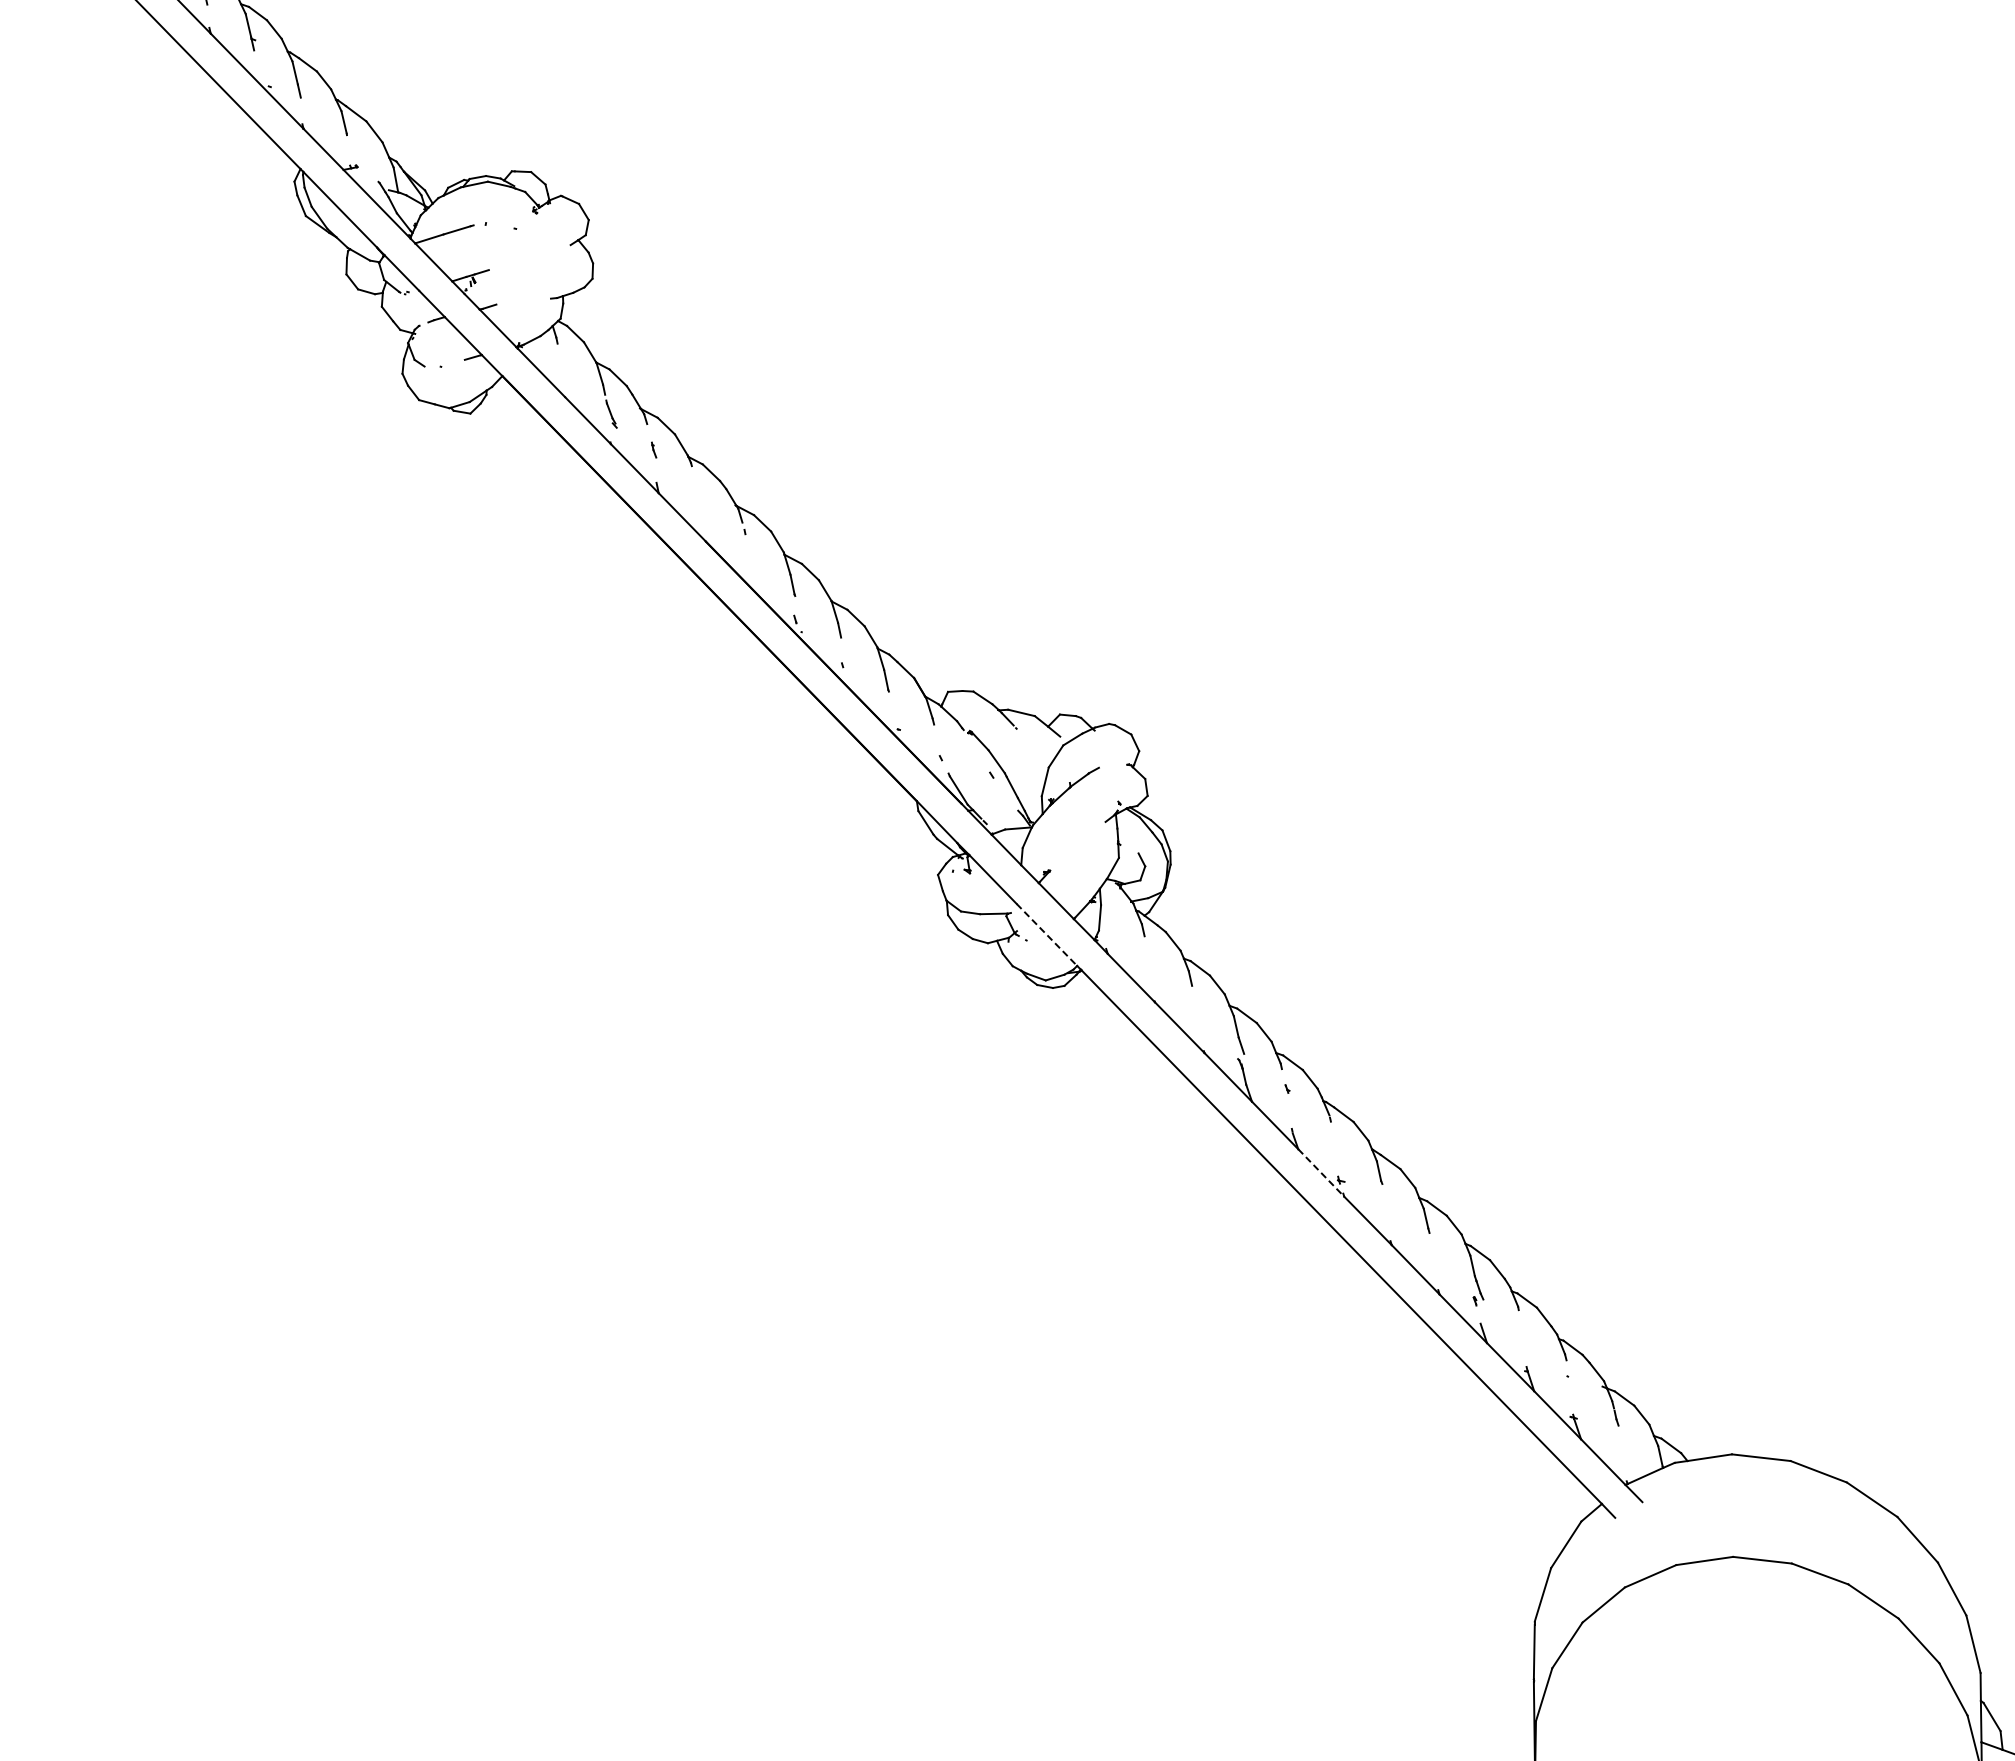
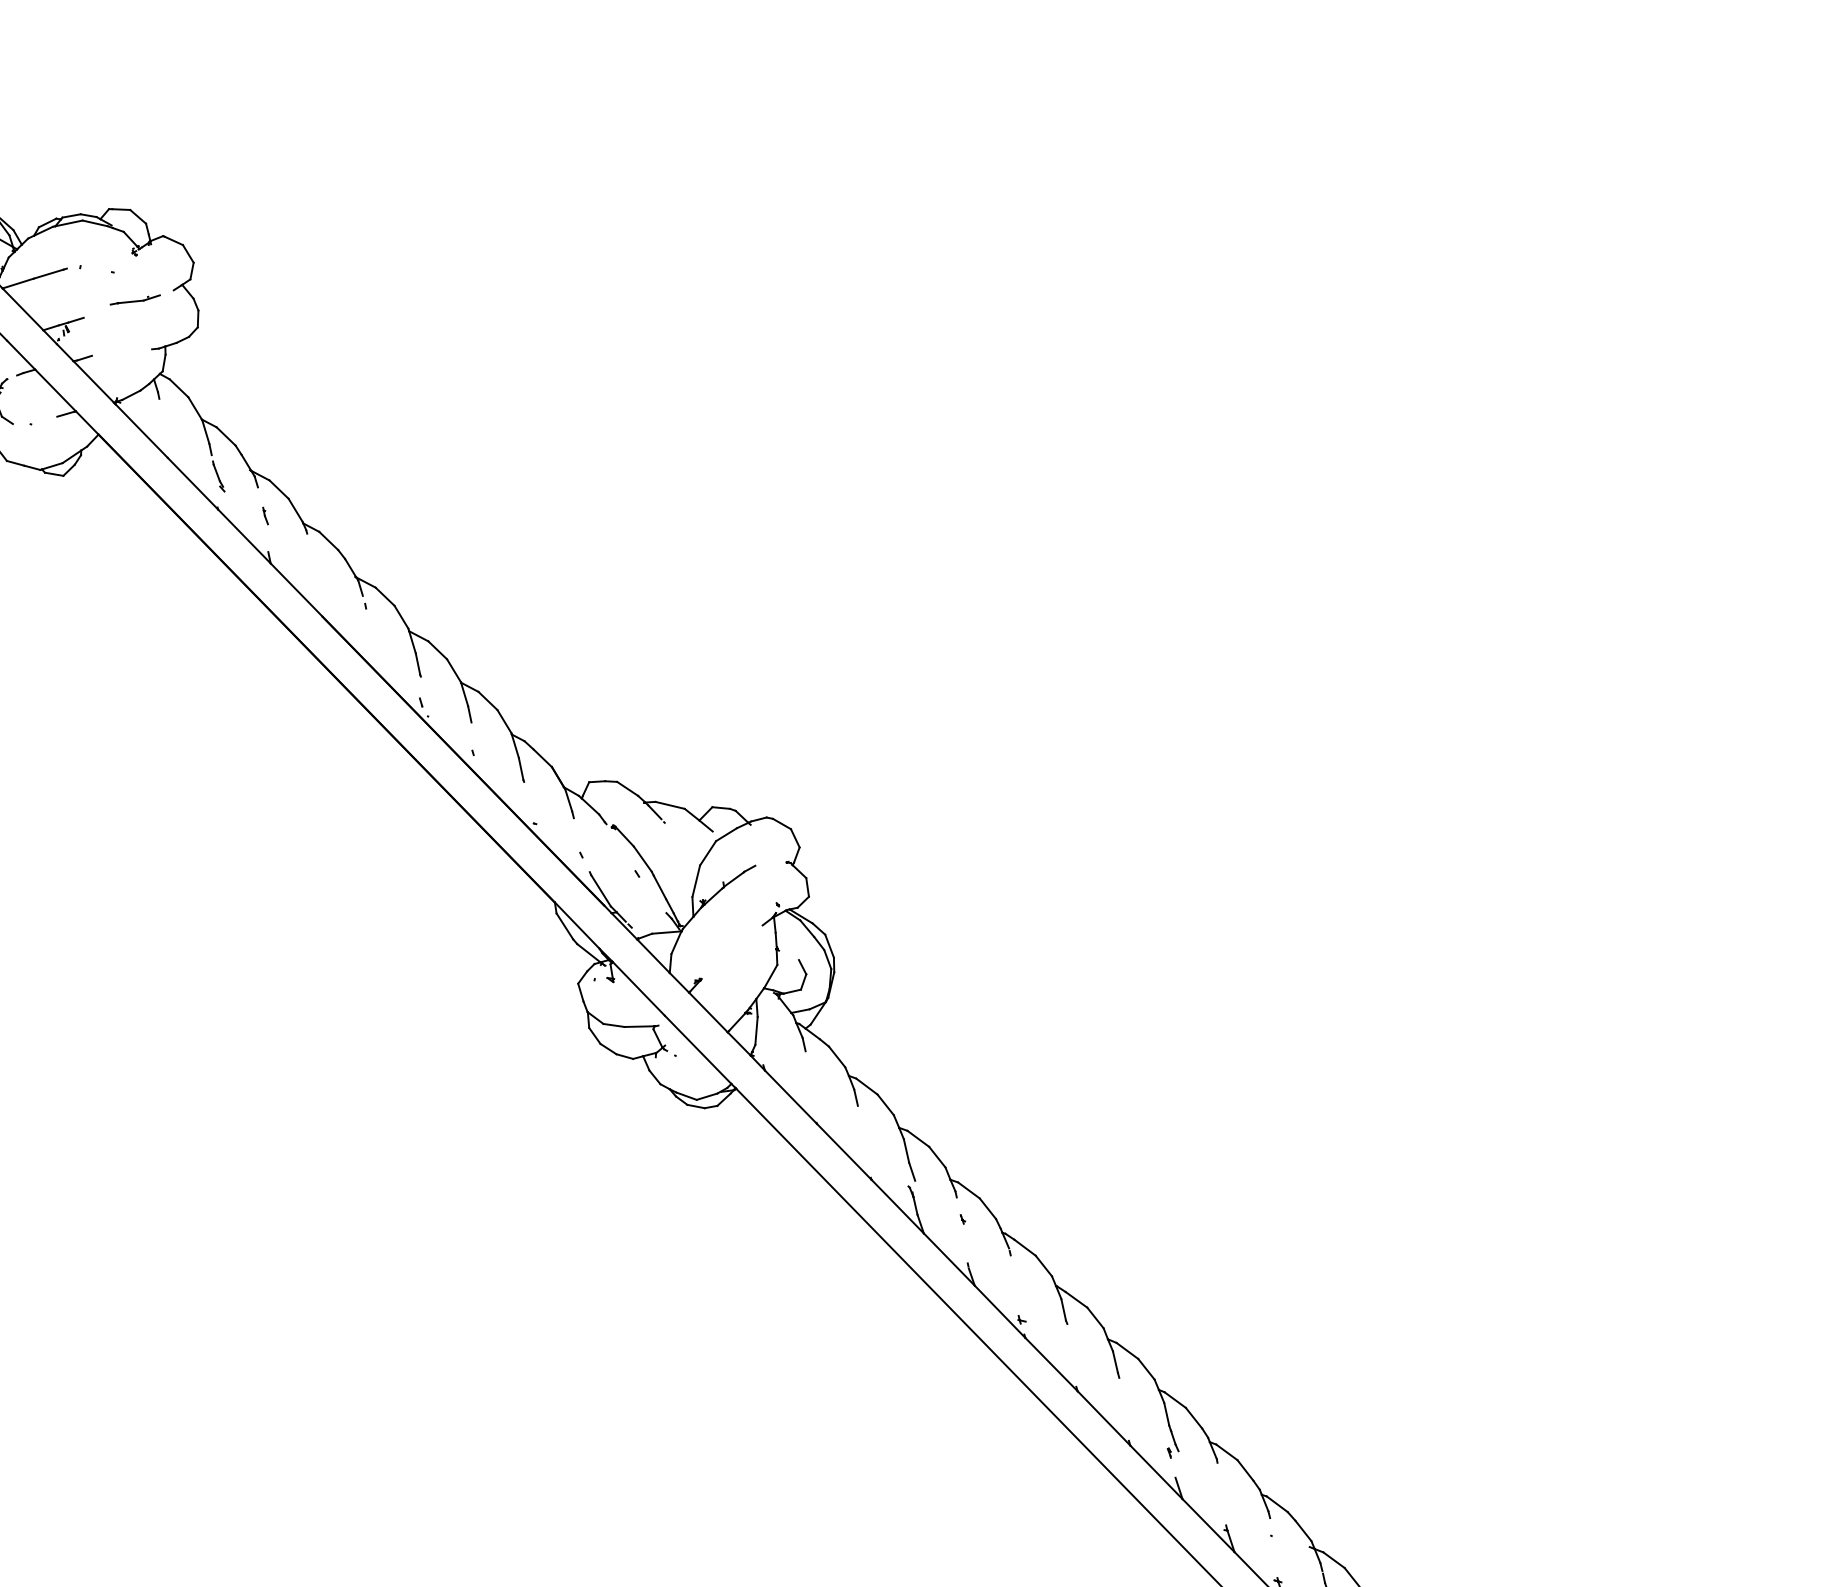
part: (535, 253) -> (135, 299), added
line: (1047, 935) -> (698, 1050), dashed -> solid
line: (1321, 1173) -> (1000, 1312), dashed -> solid

